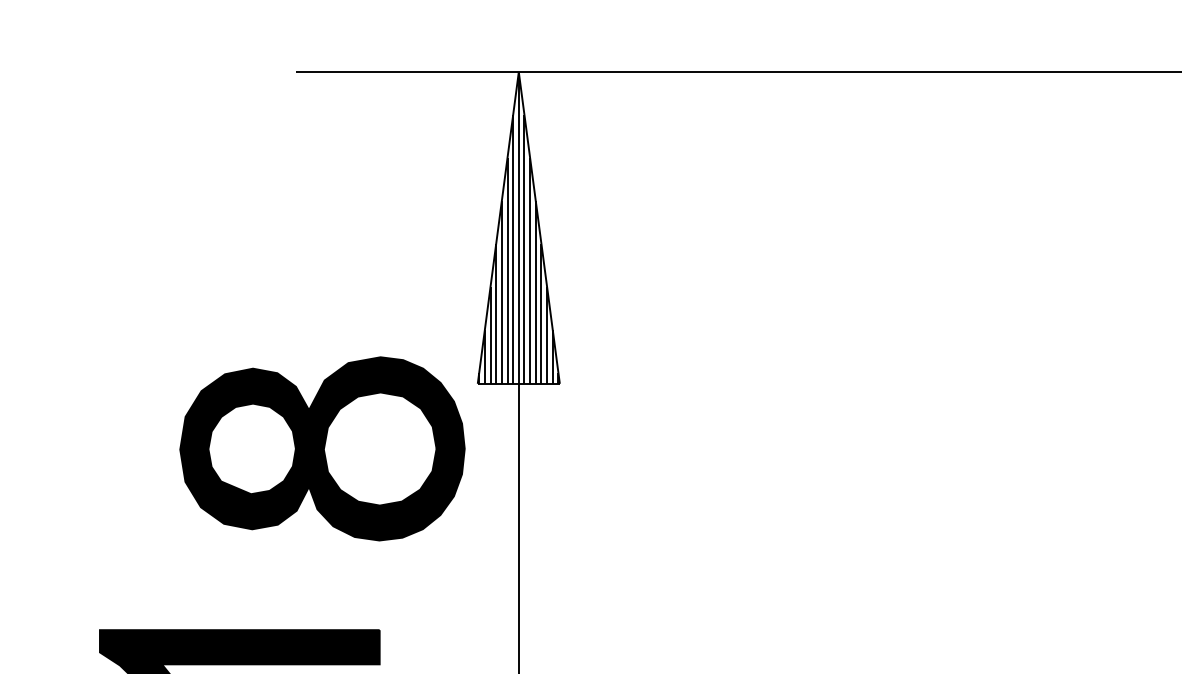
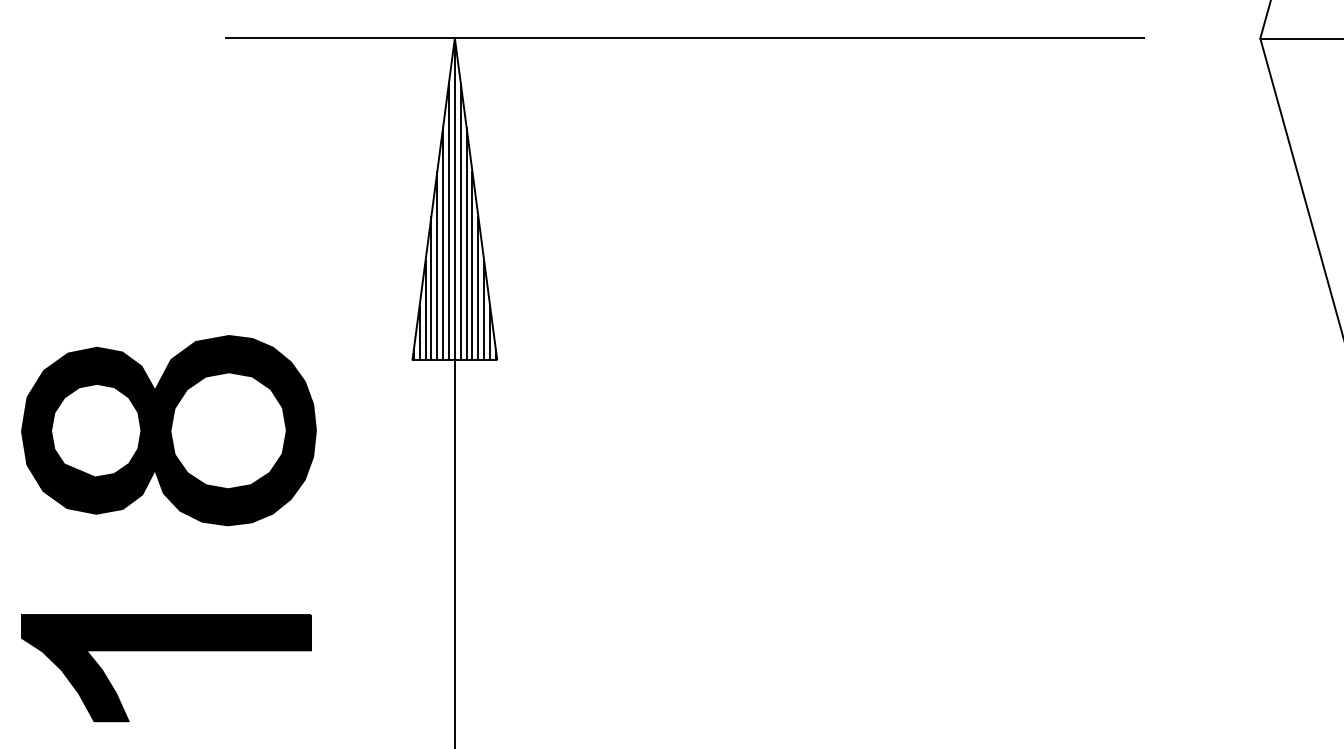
part: (322, 448) -> (168, 430), moved

